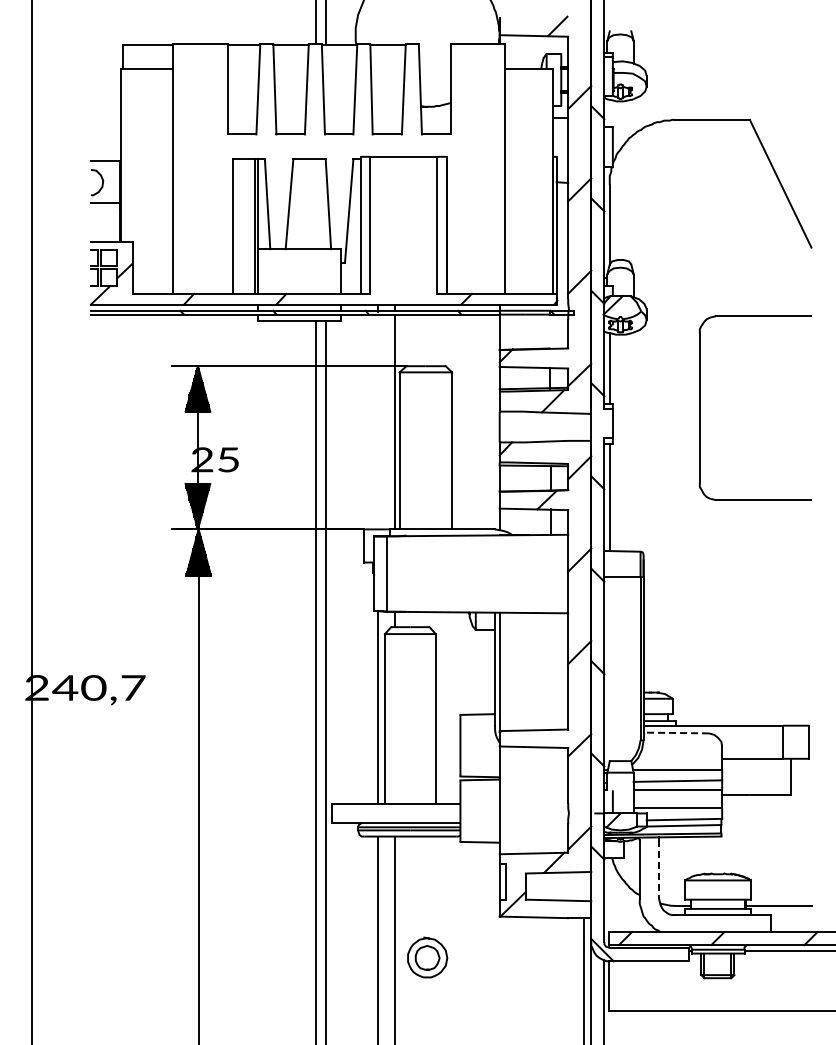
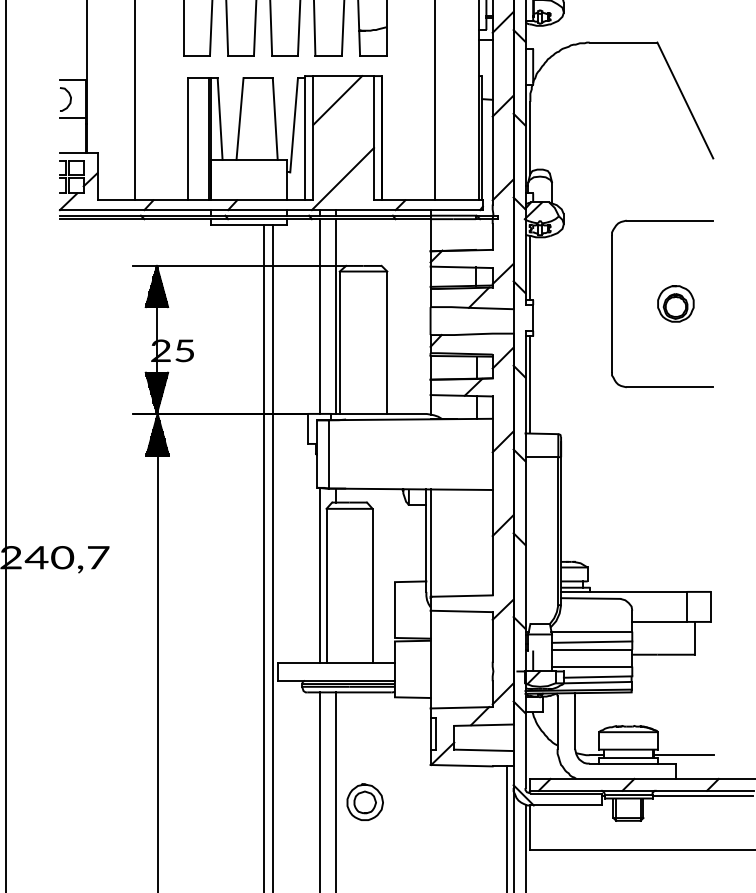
line: (397, 183) -> (337, 100), added
line: (402, 270) -> (342, 179), added
part: (769, 407) -> (675, 303), added
line: (378, 421) -> (320, 316), added
line: (676, 733) -> (590, 598), dashed -> solid
line: (659, 870) -> (575, 723), dashed -> solid

